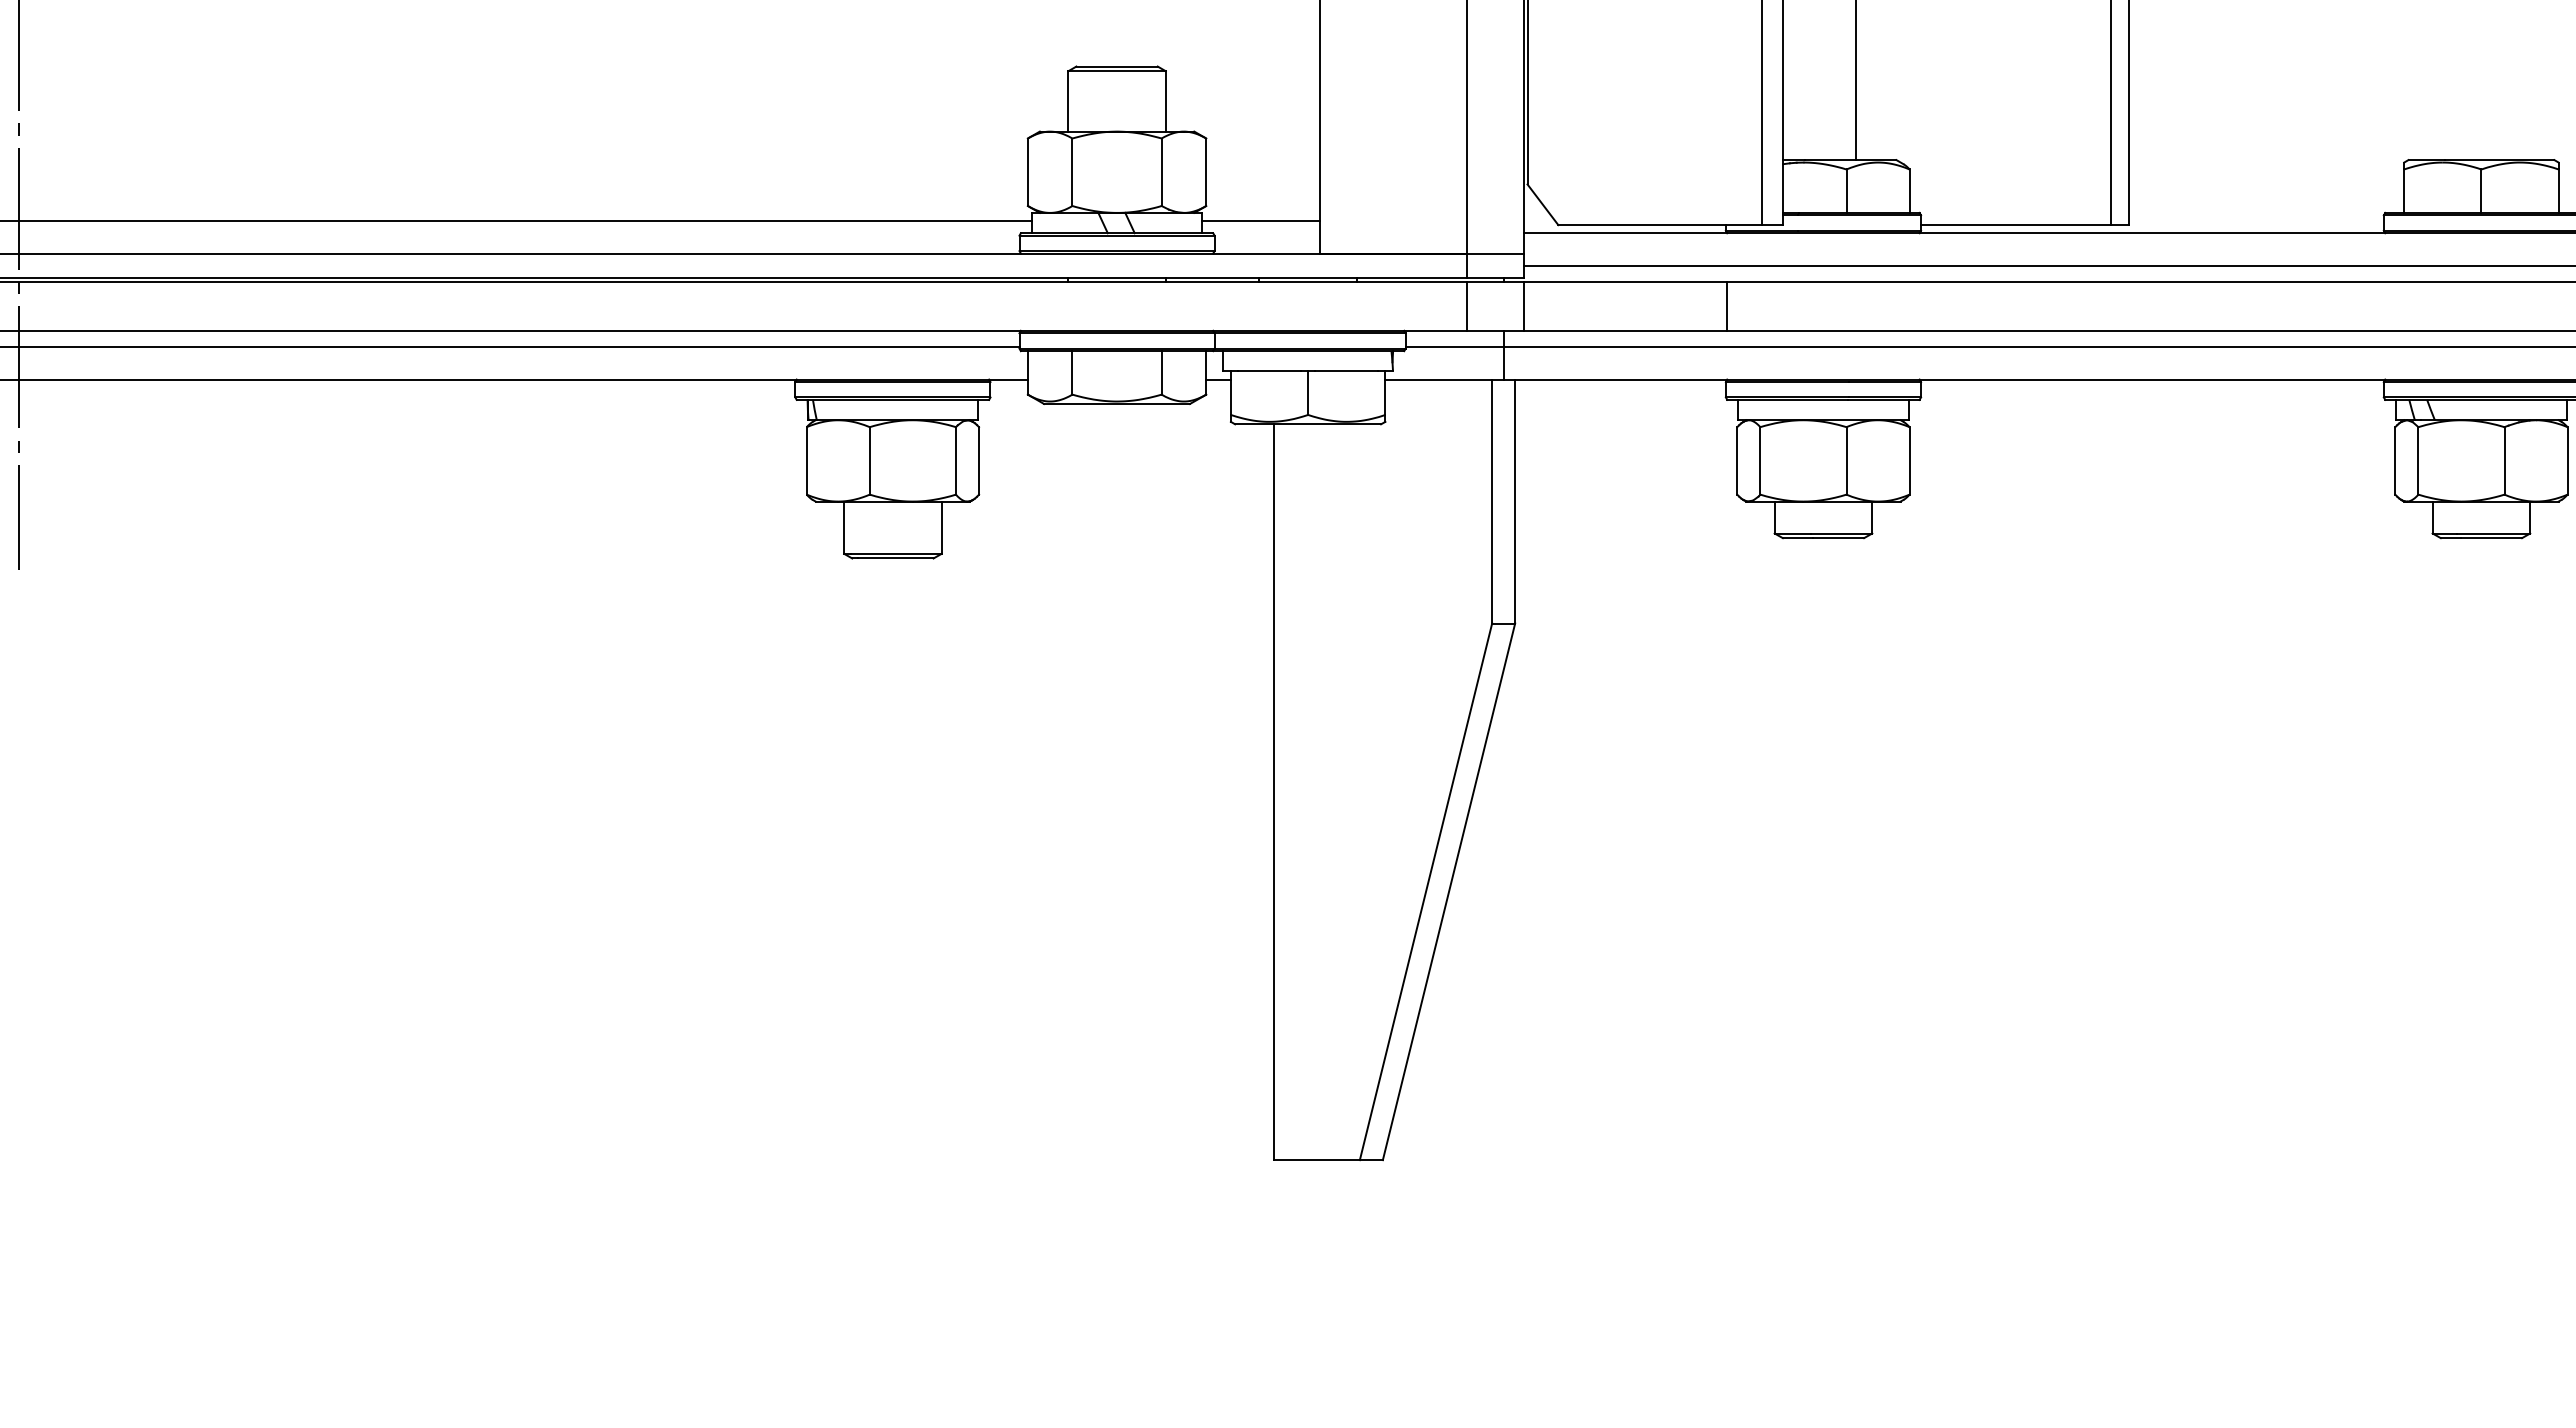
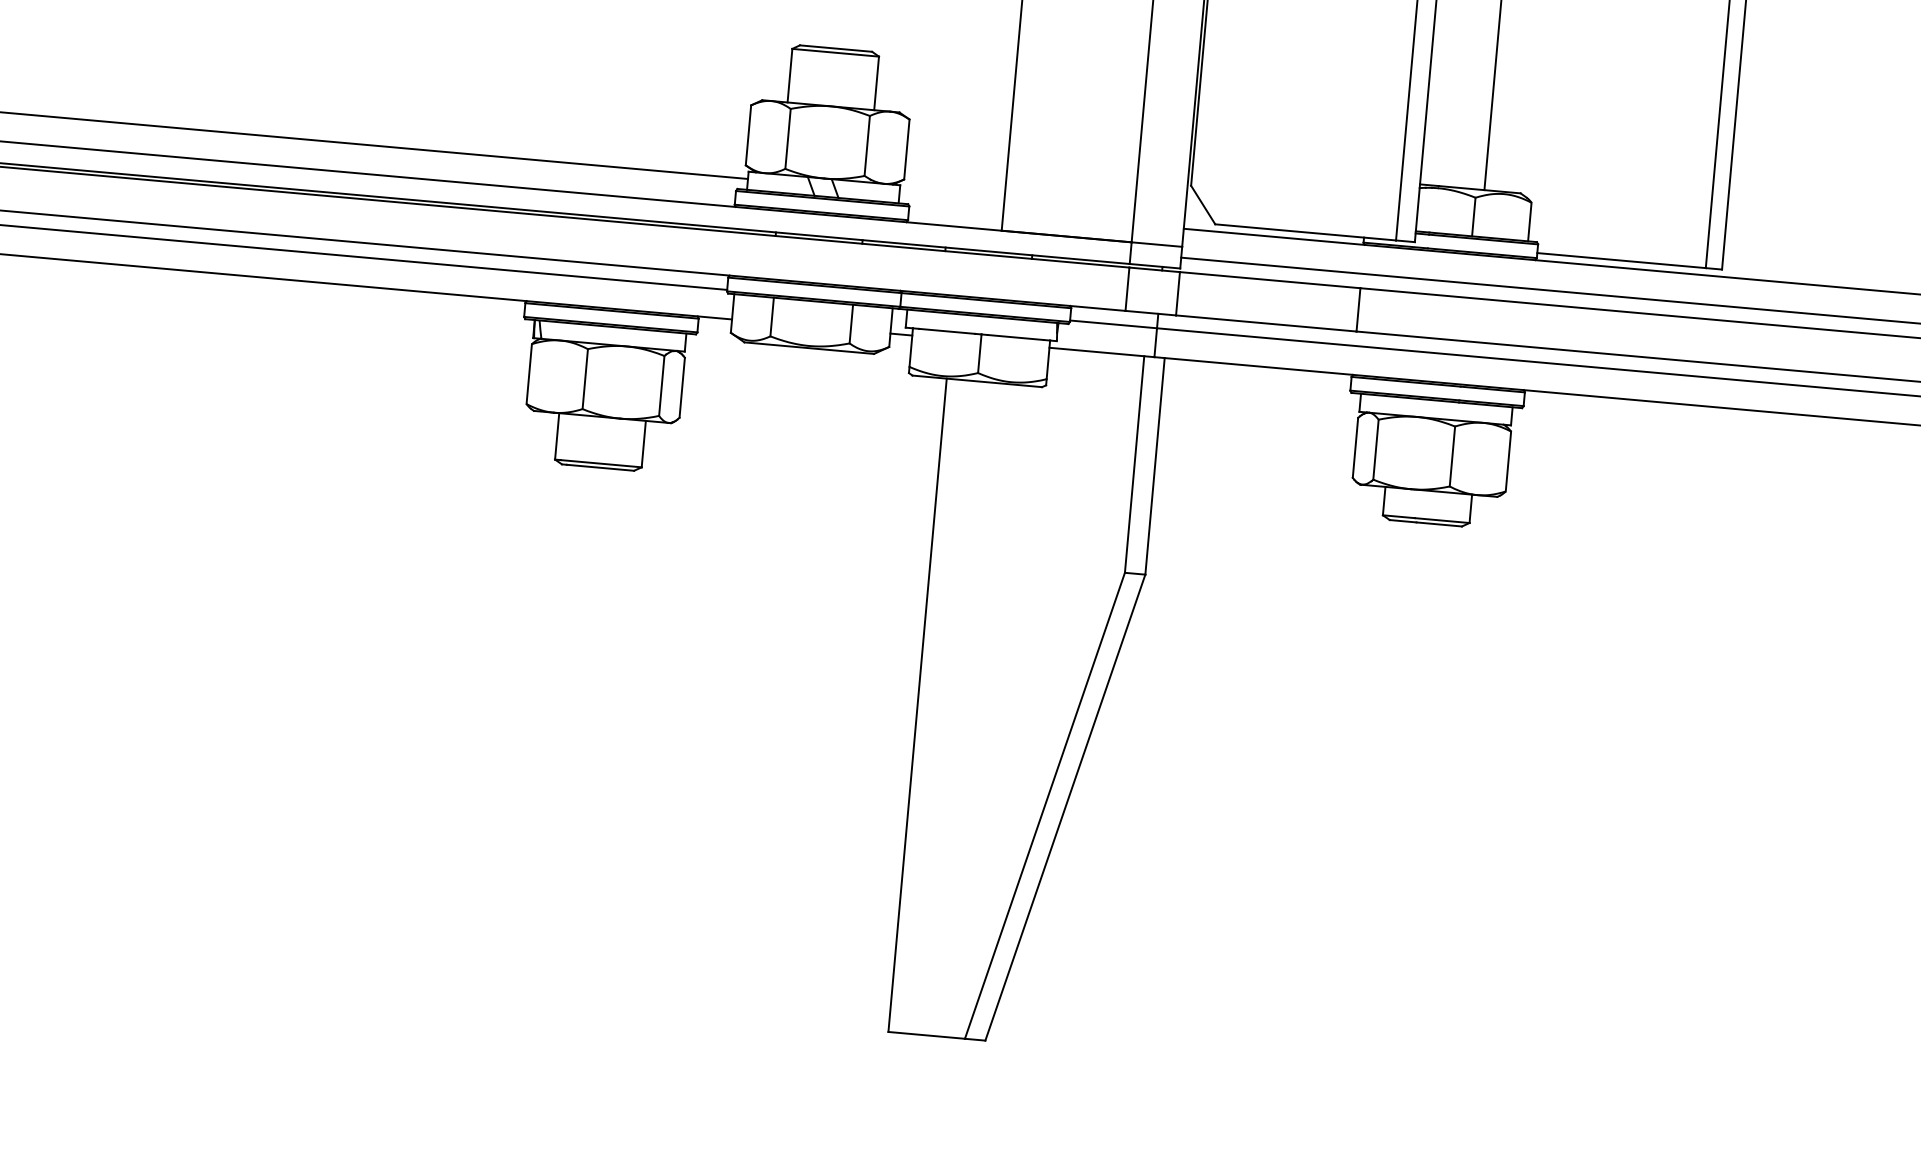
line: (1261, 221) -> (952, 197), removed

